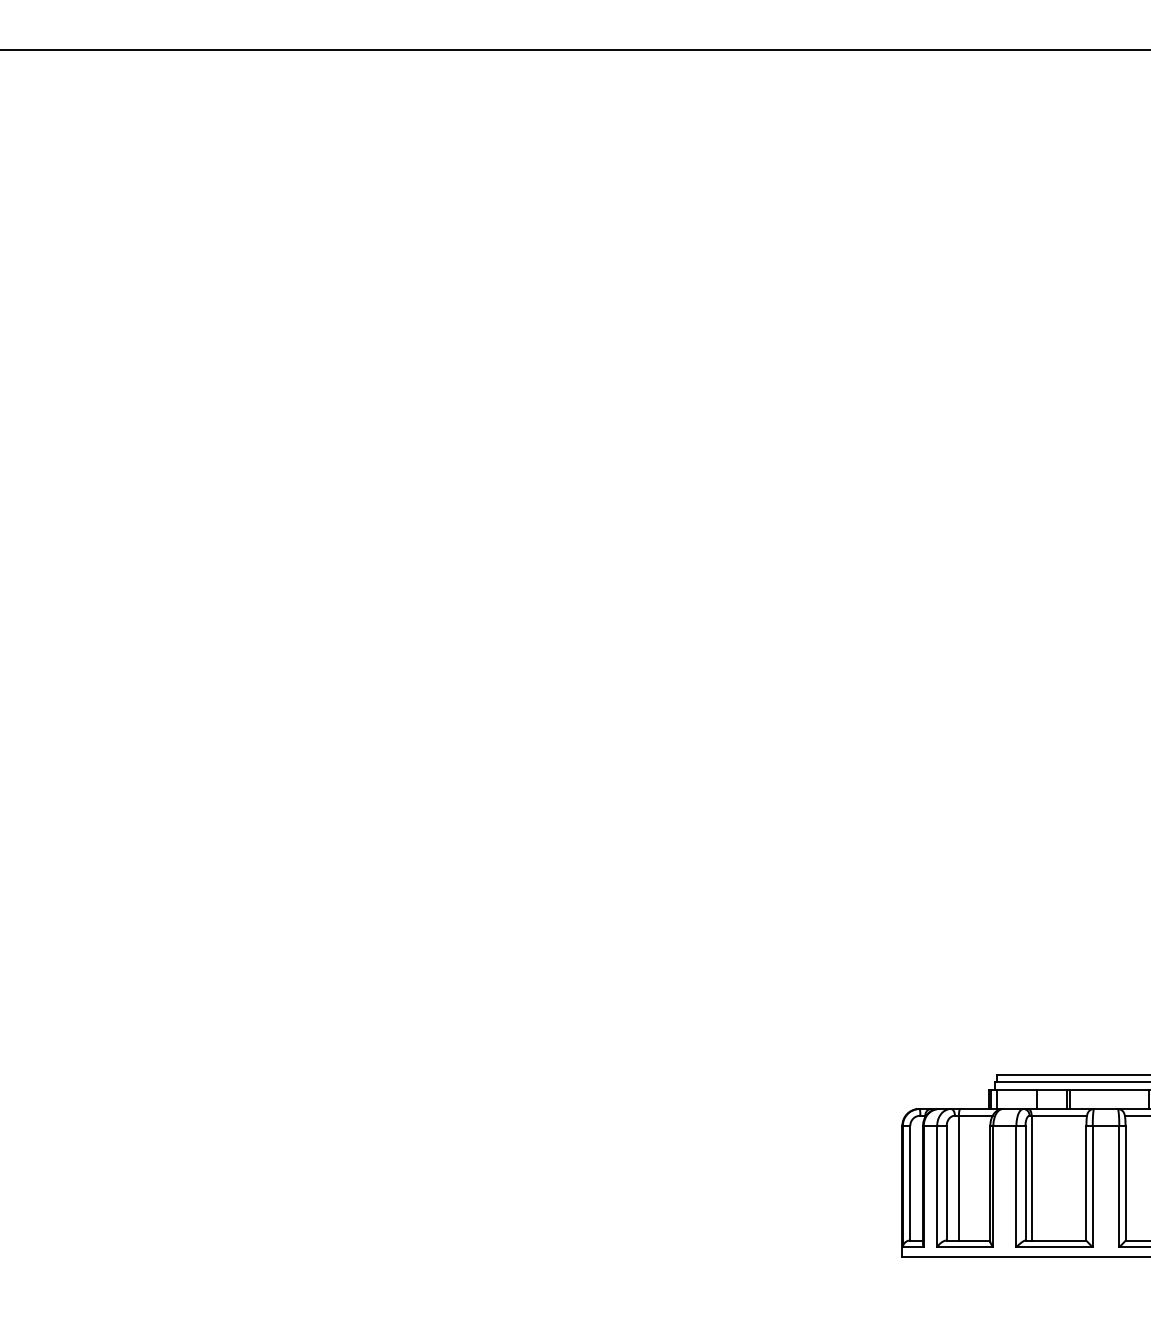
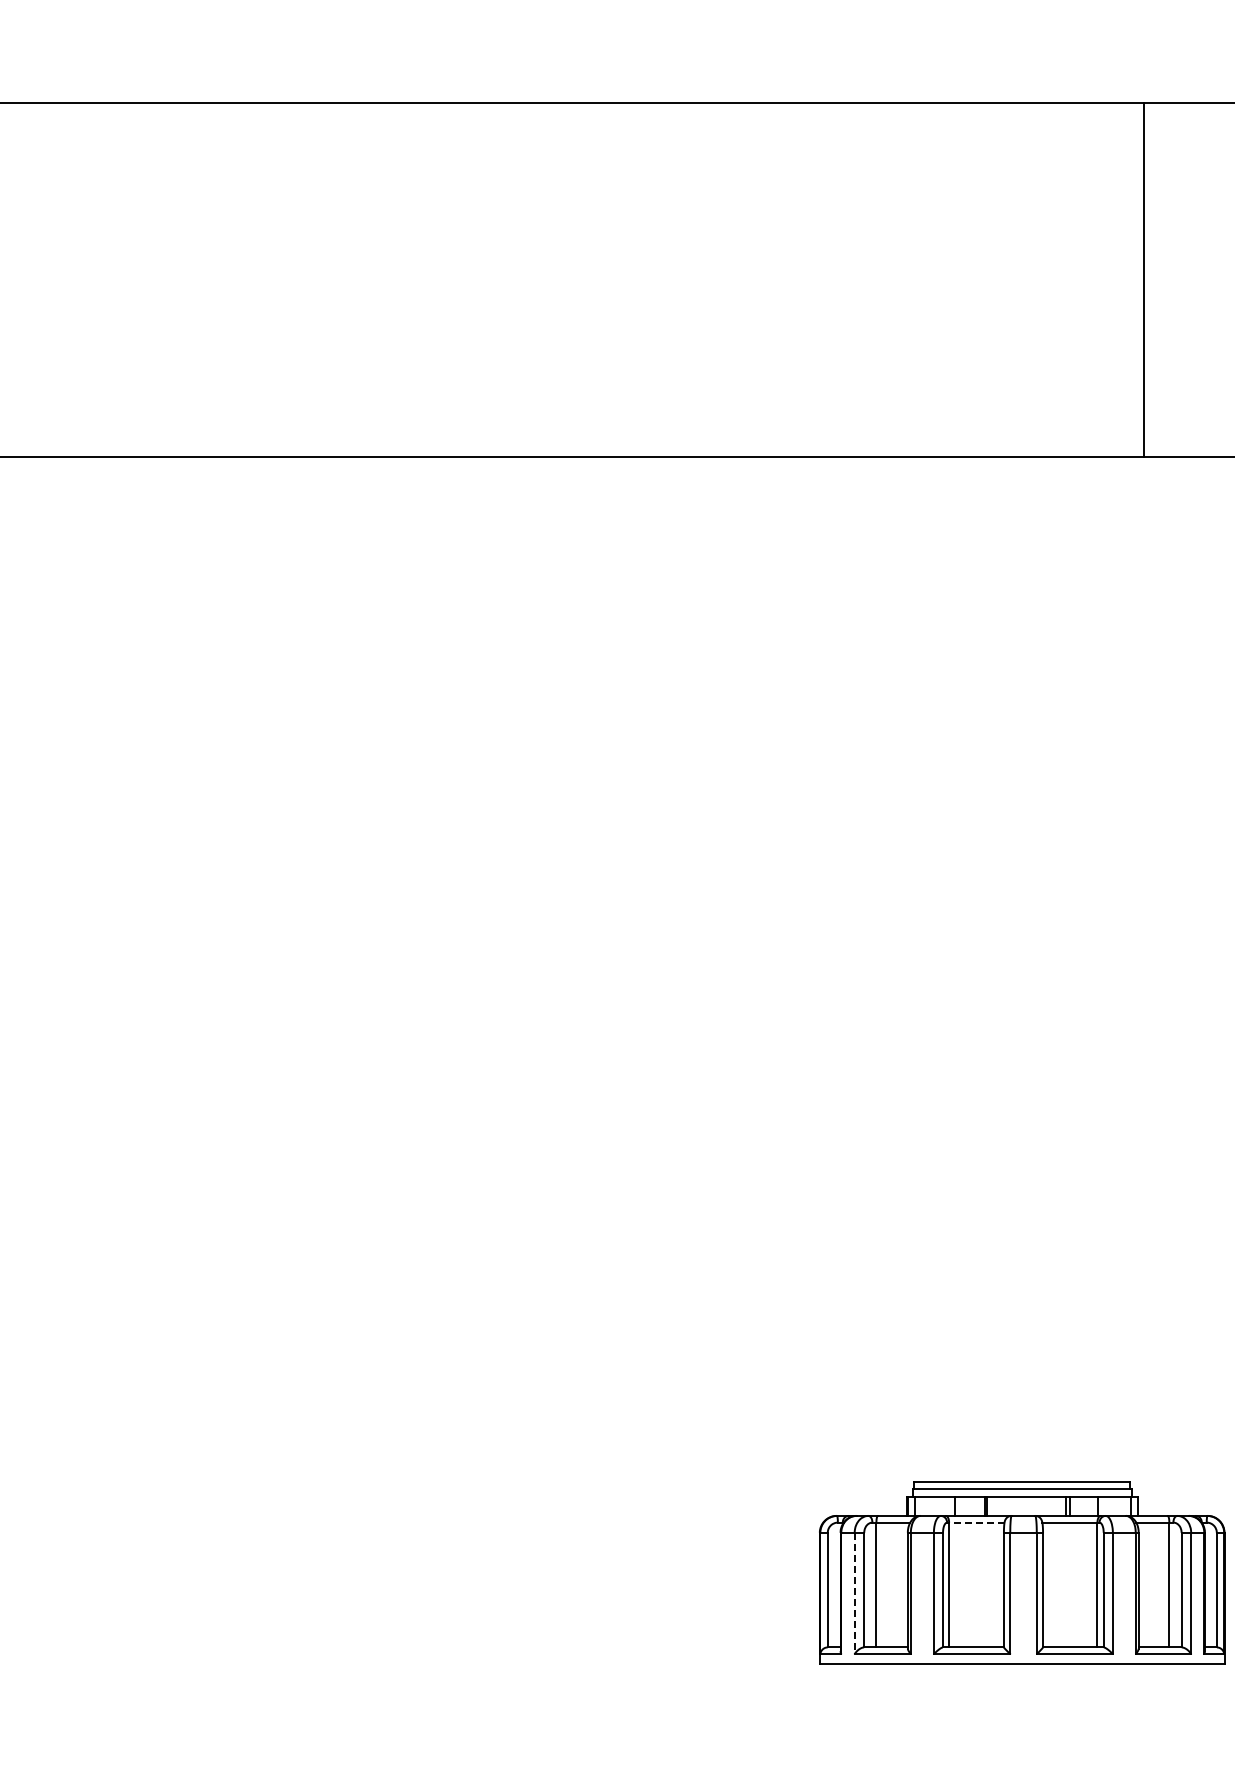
line: (1059, 1115) -> (976, 1522), solid -> dashed
line: (937, 1186) -> (854, 1593), solid -> dashed

